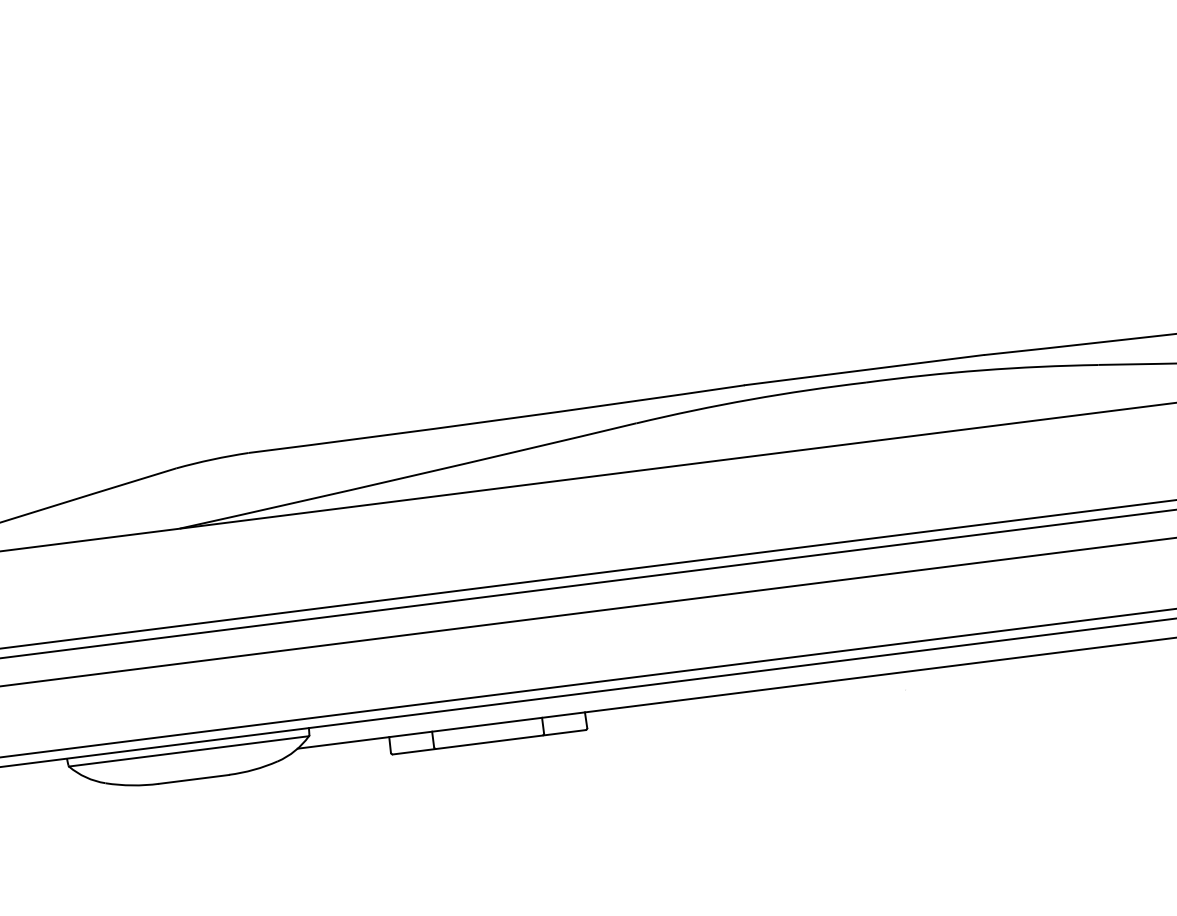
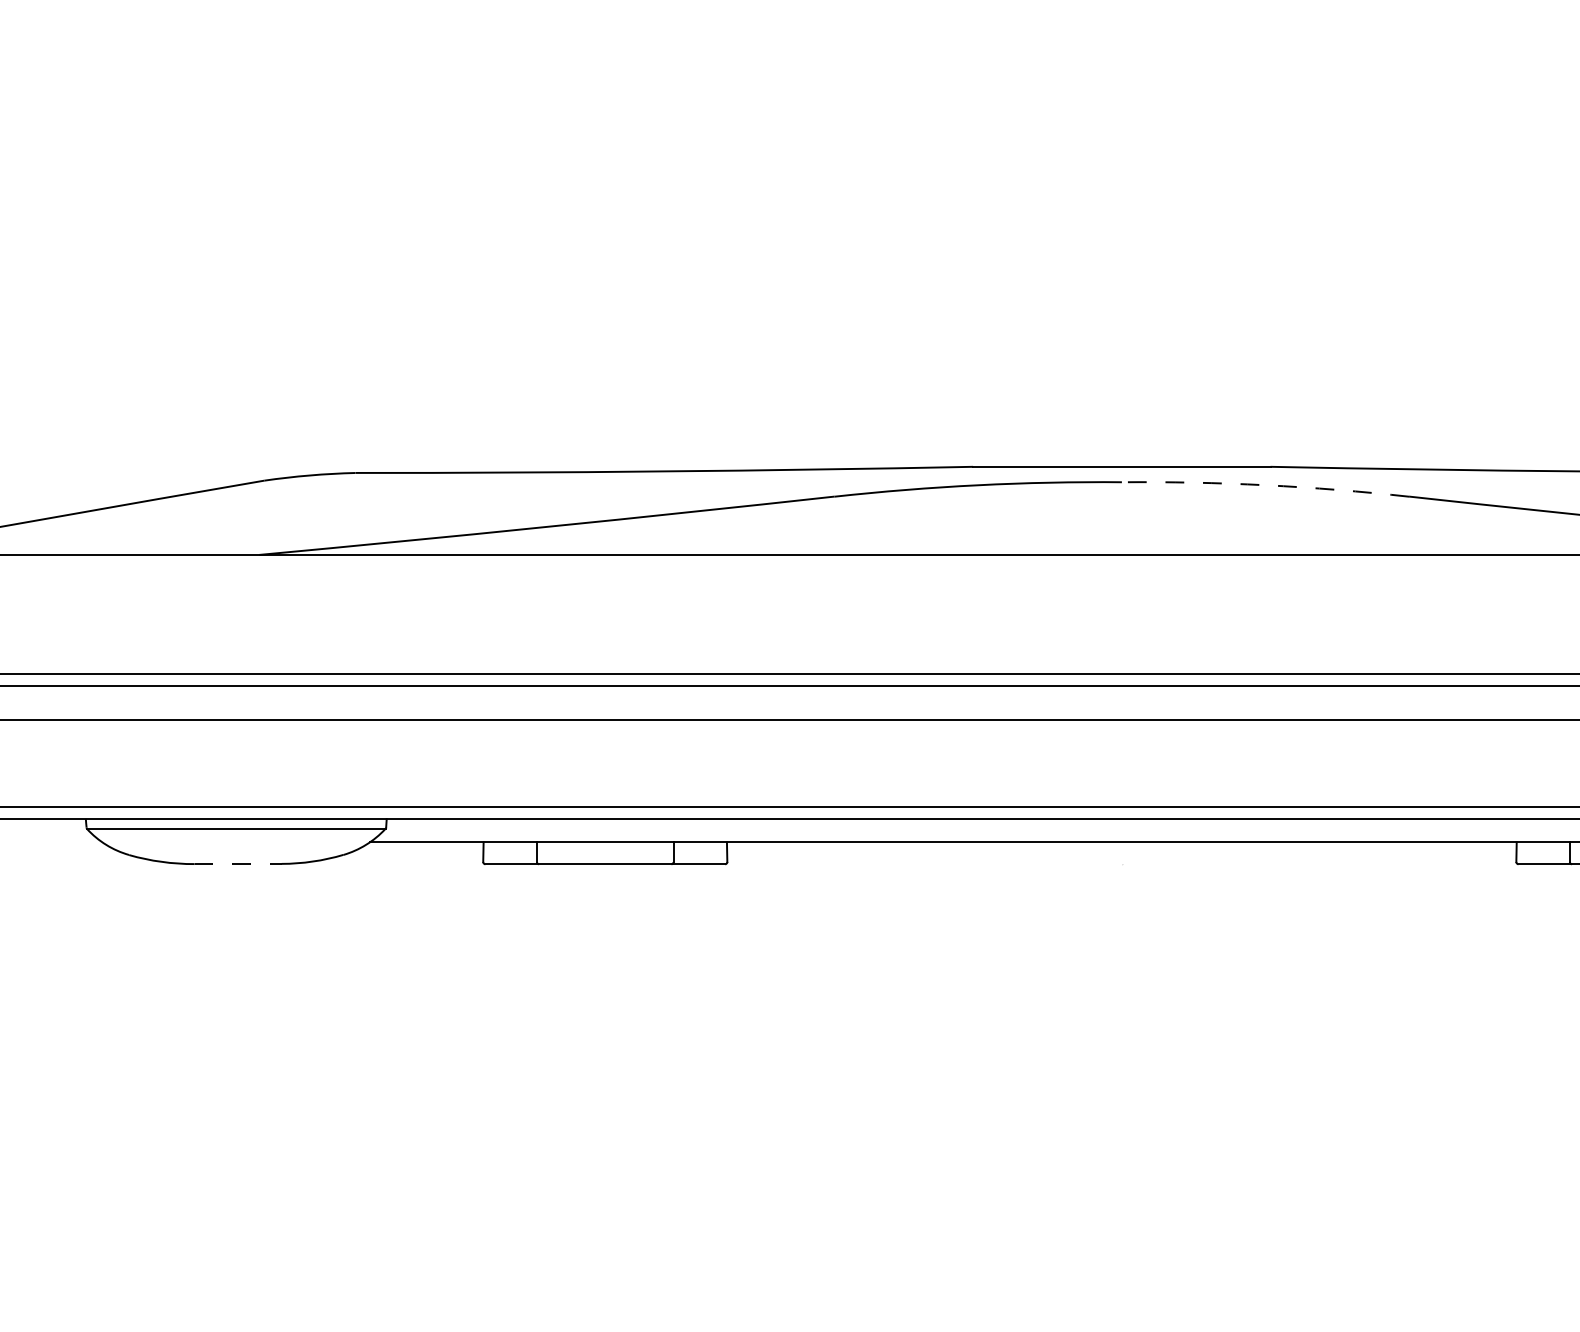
arc: (981, 370) -> (1265, 485), solid -> dashed
line: (194, 779) -> (238, 864), solid -> dashed

